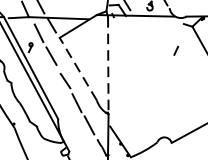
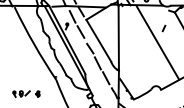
line: (107, 65) -> (118, 38), dashed -> solid
line: (77, 68) -> (98, 40), dashed -> solid
line: (166, 71) -> (157, 42), added

